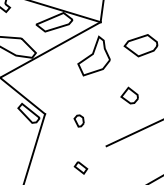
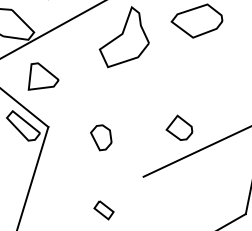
part: (41, 81) -> (42, 76), added
part: (129, 95) -> (179, 127), moved
part: (78, 120) -> (100, 136), size x1.43

